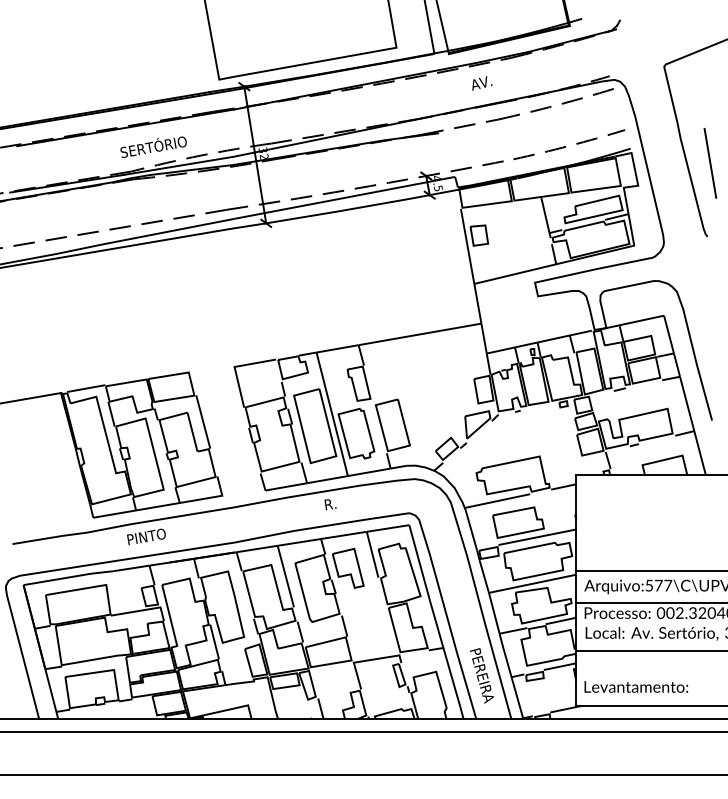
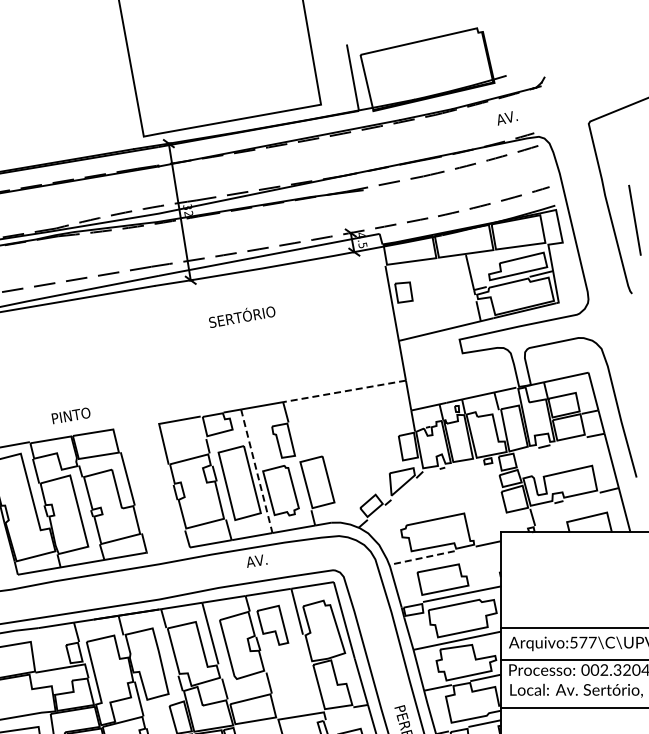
text: (482, 83) -> (508, 118), moved
text: (153, 146) -> (242, 316), moved
line: (419, 334) -> (344, 391), solid -> dashed
line: (332, 414) -> (257, 471), solid -> dashed
line: (497, 501) -> (422, 558), solid -> dashed
text: (332, 503) -> (257, 560), R. -> AV.
text: (146, 536) -> (71, 415), moved

